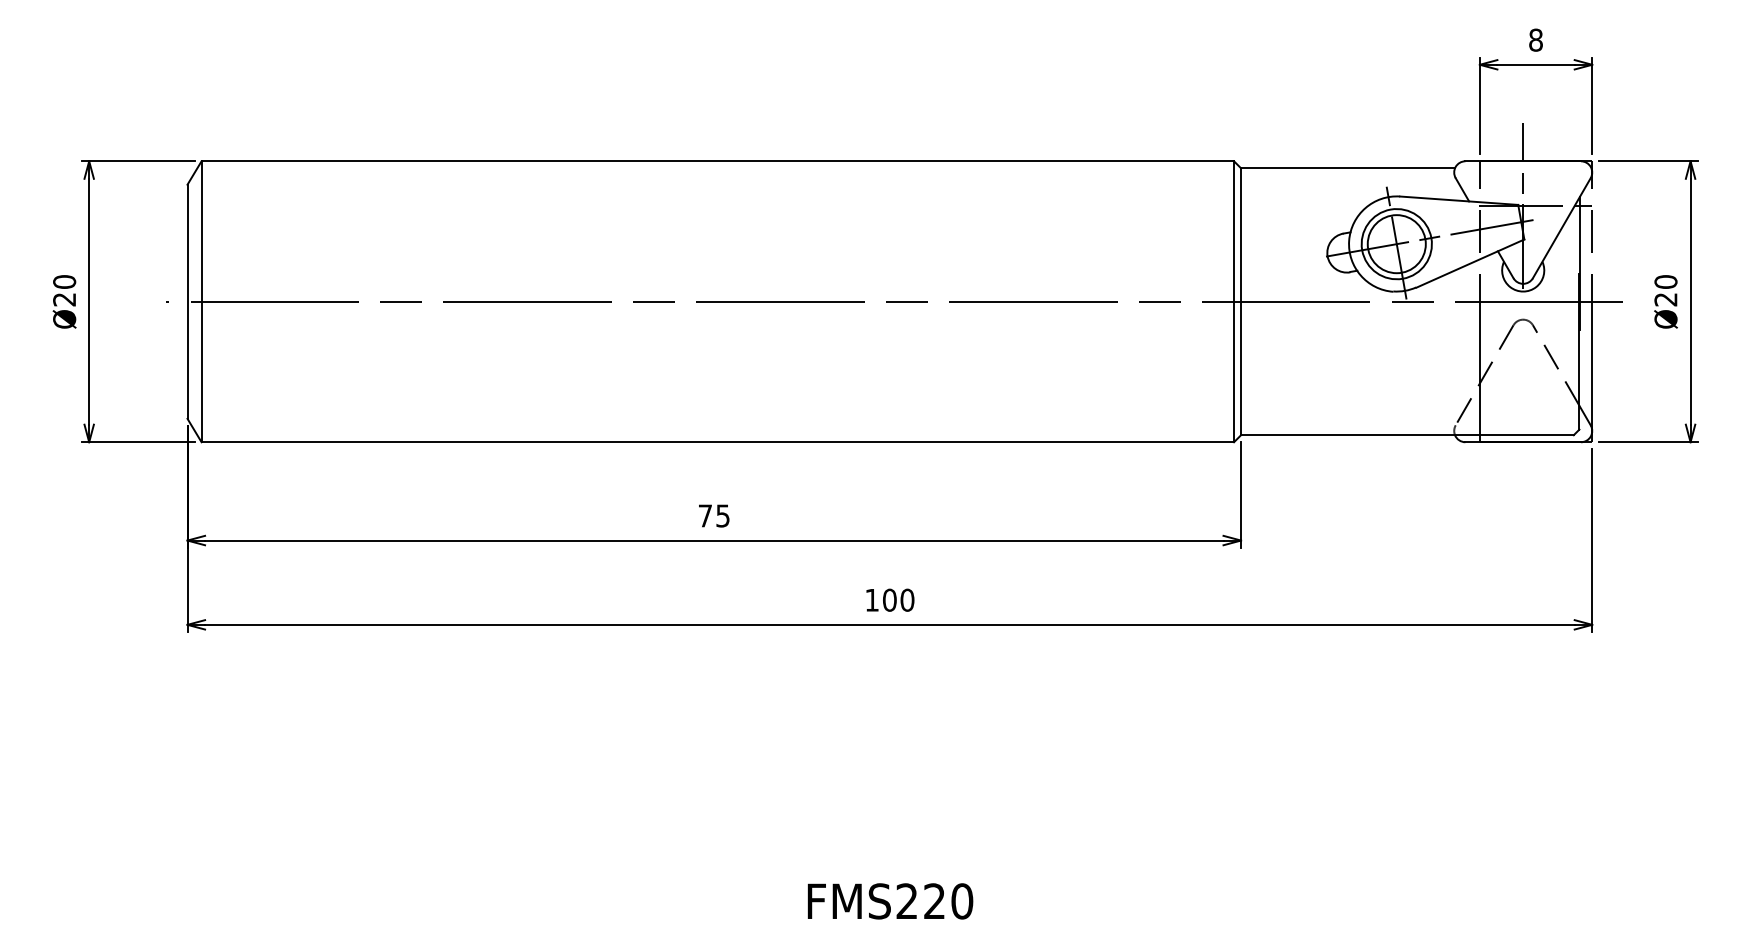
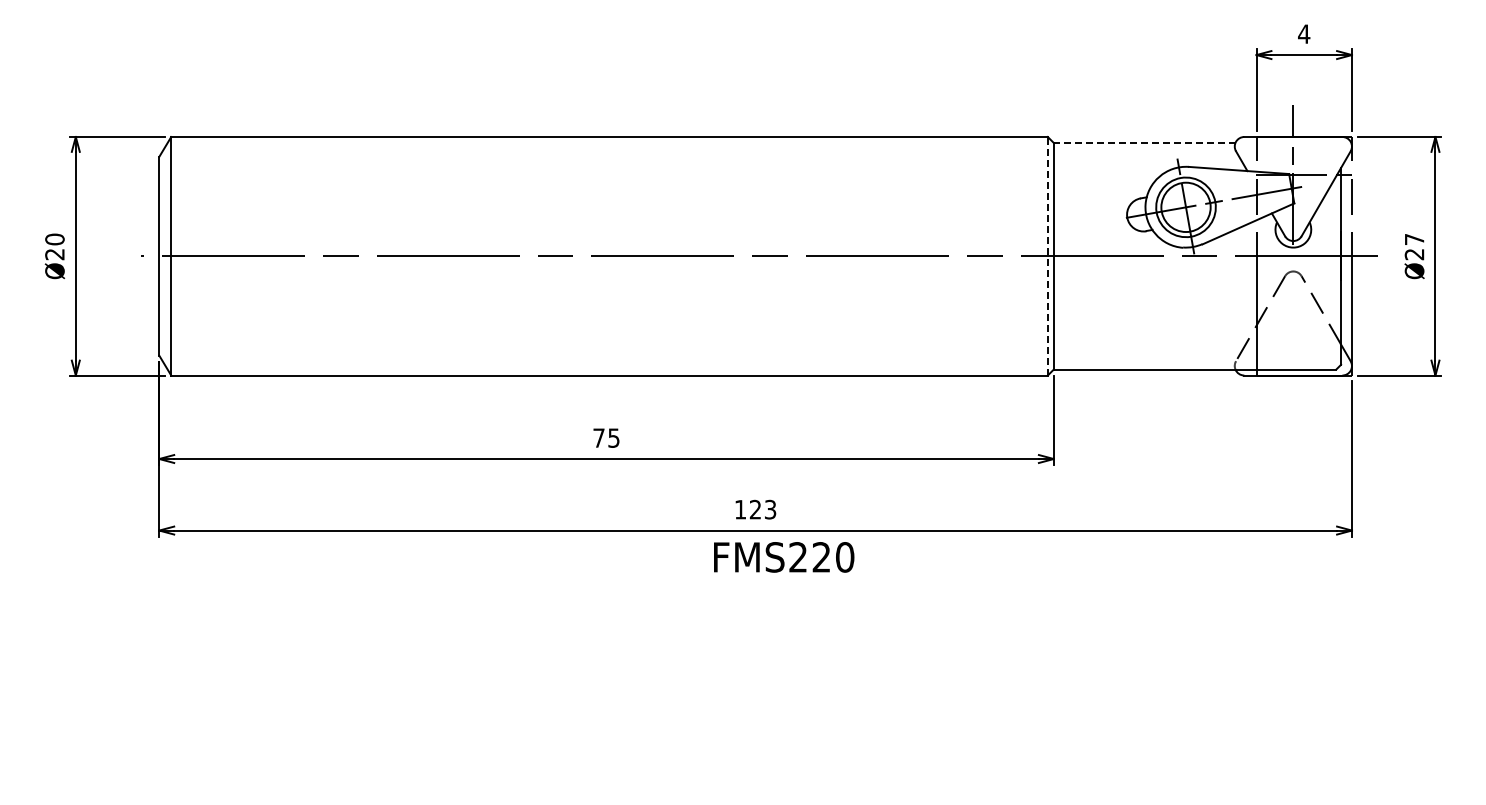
text: (1536, 39) -> (1304, 33), 8 -> 4
line: (1347, 167) -> (1144, 142), solid -> dashed
text: (1665, 282) -> (1414, 239), Ø20 -> Ø27
line: (1233, 300) -> (1047, 255), solid -> dashed
text: (897, 600) -> (762, 509), 100 -> 123
text: (890, 901) -> (784, 557), moved

